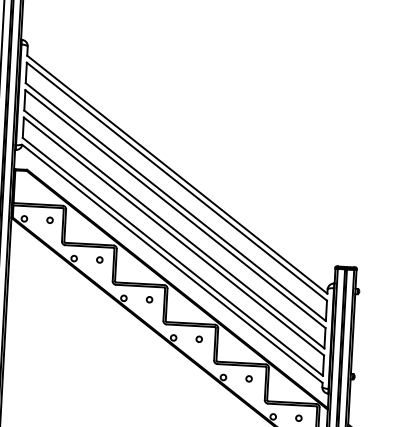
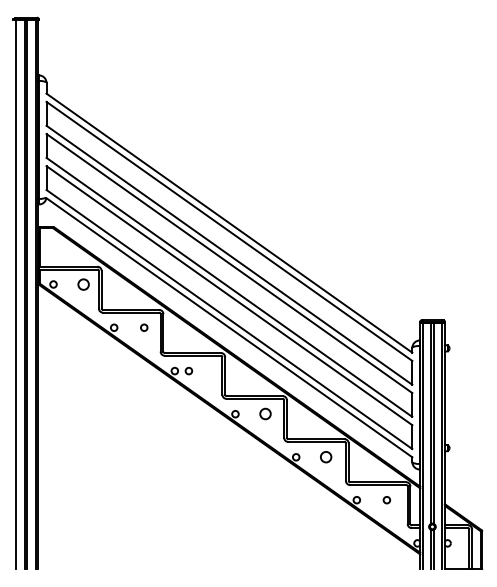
circle: (49, 220) -> (83, 284), size x1.6
circle: (149, 299) -> (188, 370), moved
circle: (199, 339) -> (265, 414), size x1.6
circle: (249, 379) -> (326, 457), size x1.6

